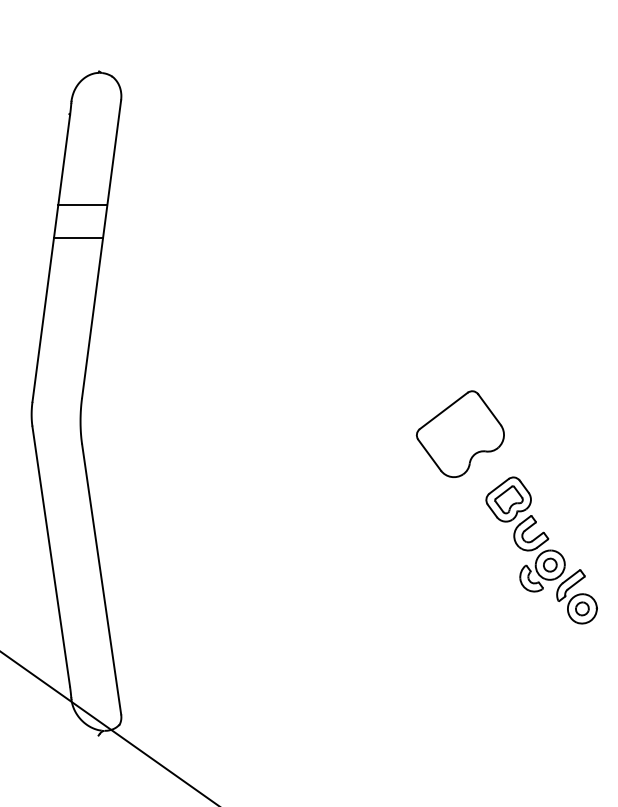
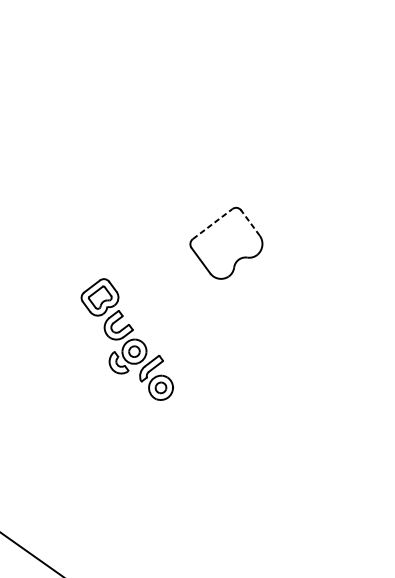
line: (489, 409) -> (250, 222), solid -> dashed
line: (443, 410) -> (212, 223), solid -> dashed
part: (541, 550) -> (127, 339), moved

